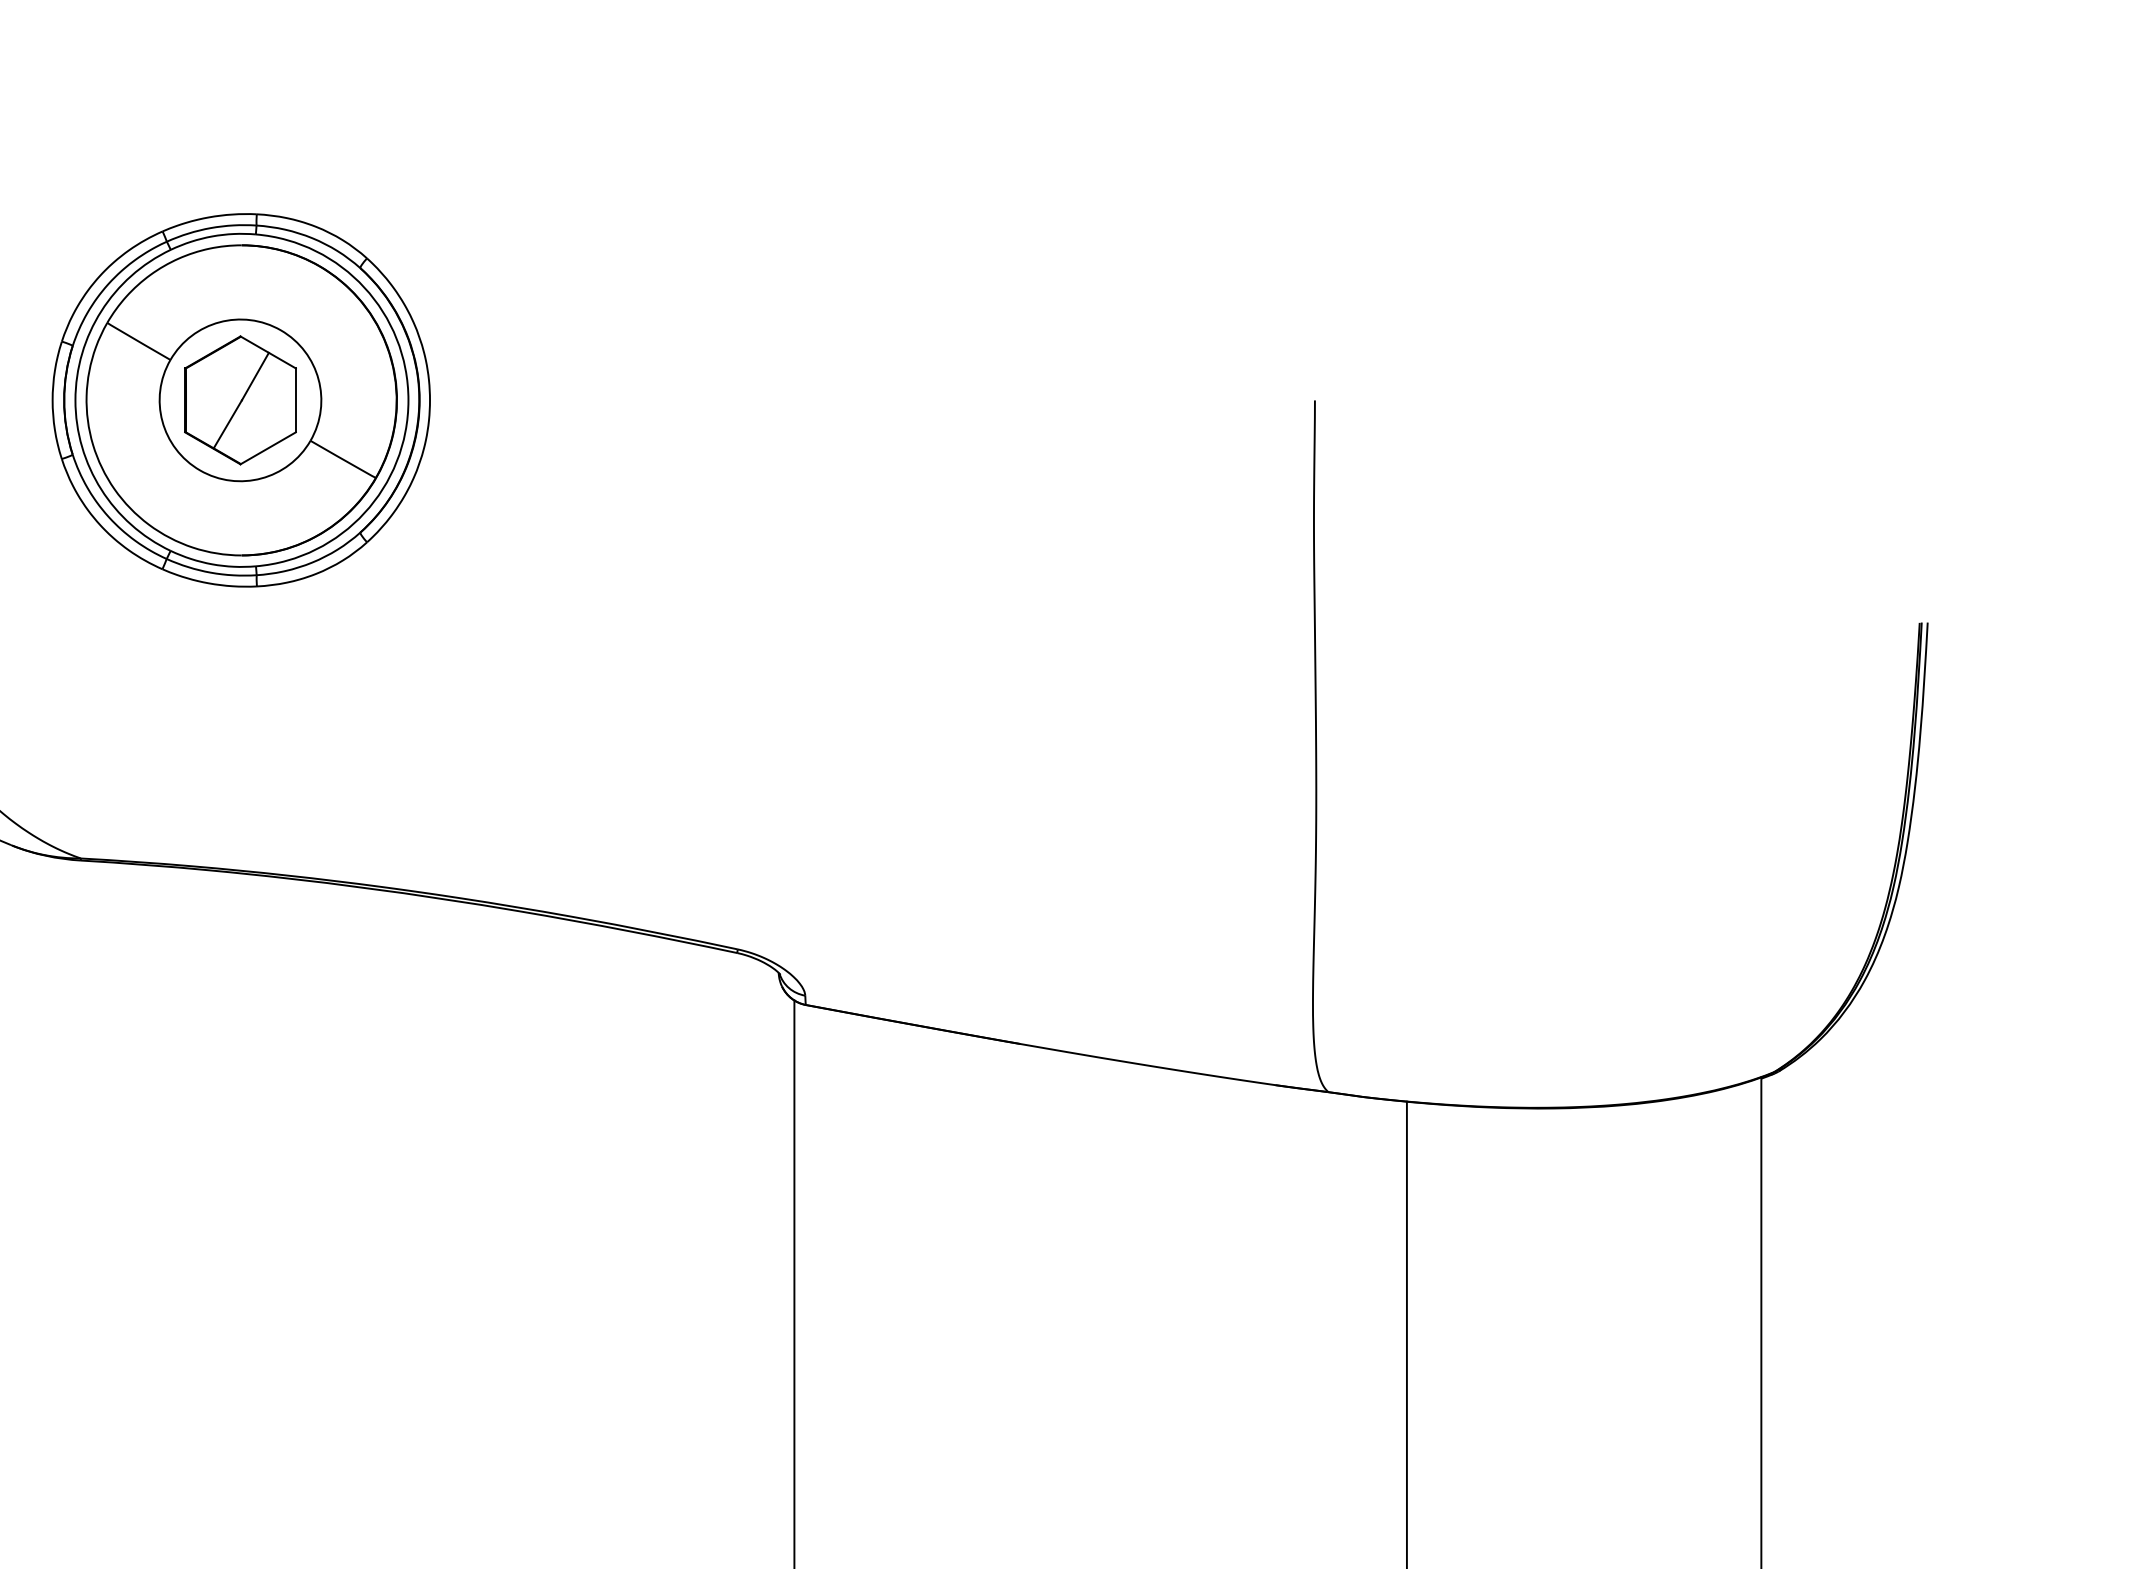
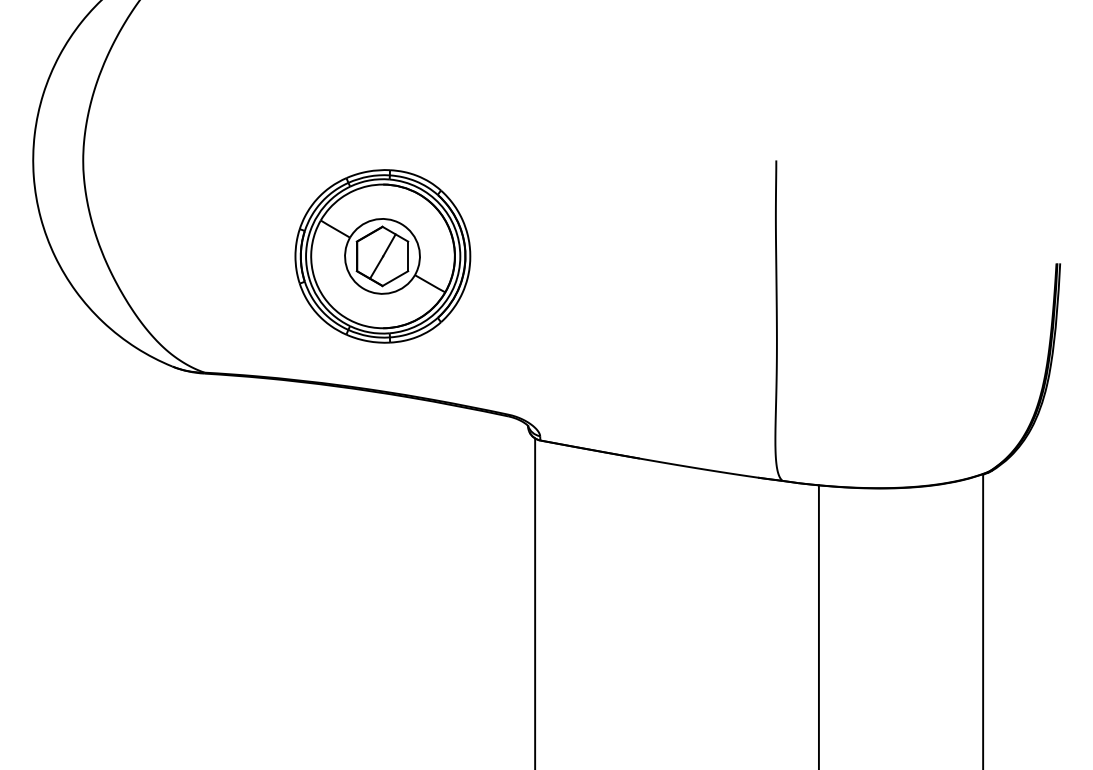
part: (240, 400) -> (382, 256), moved

